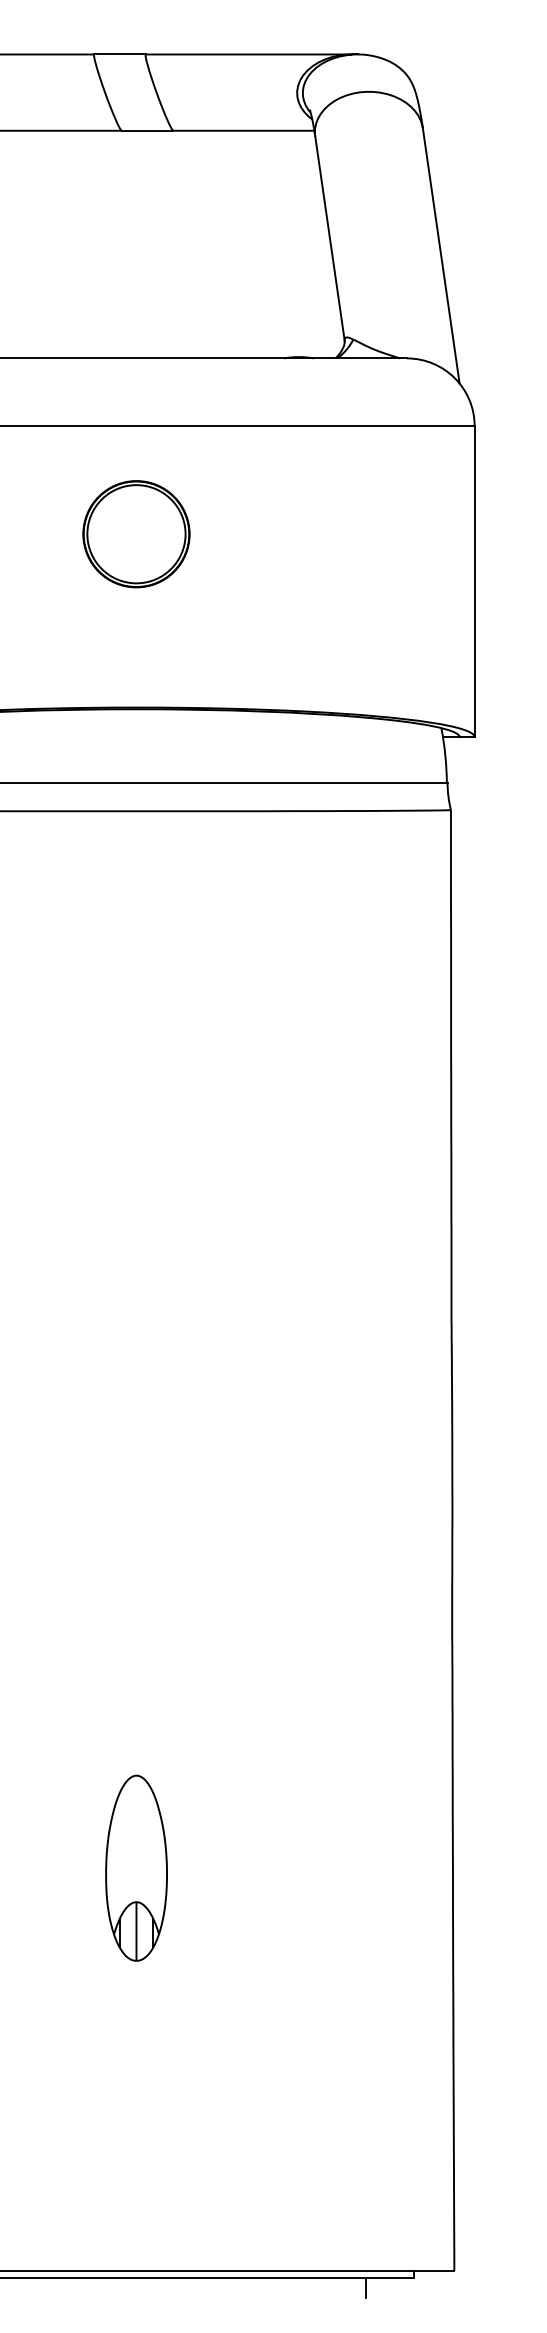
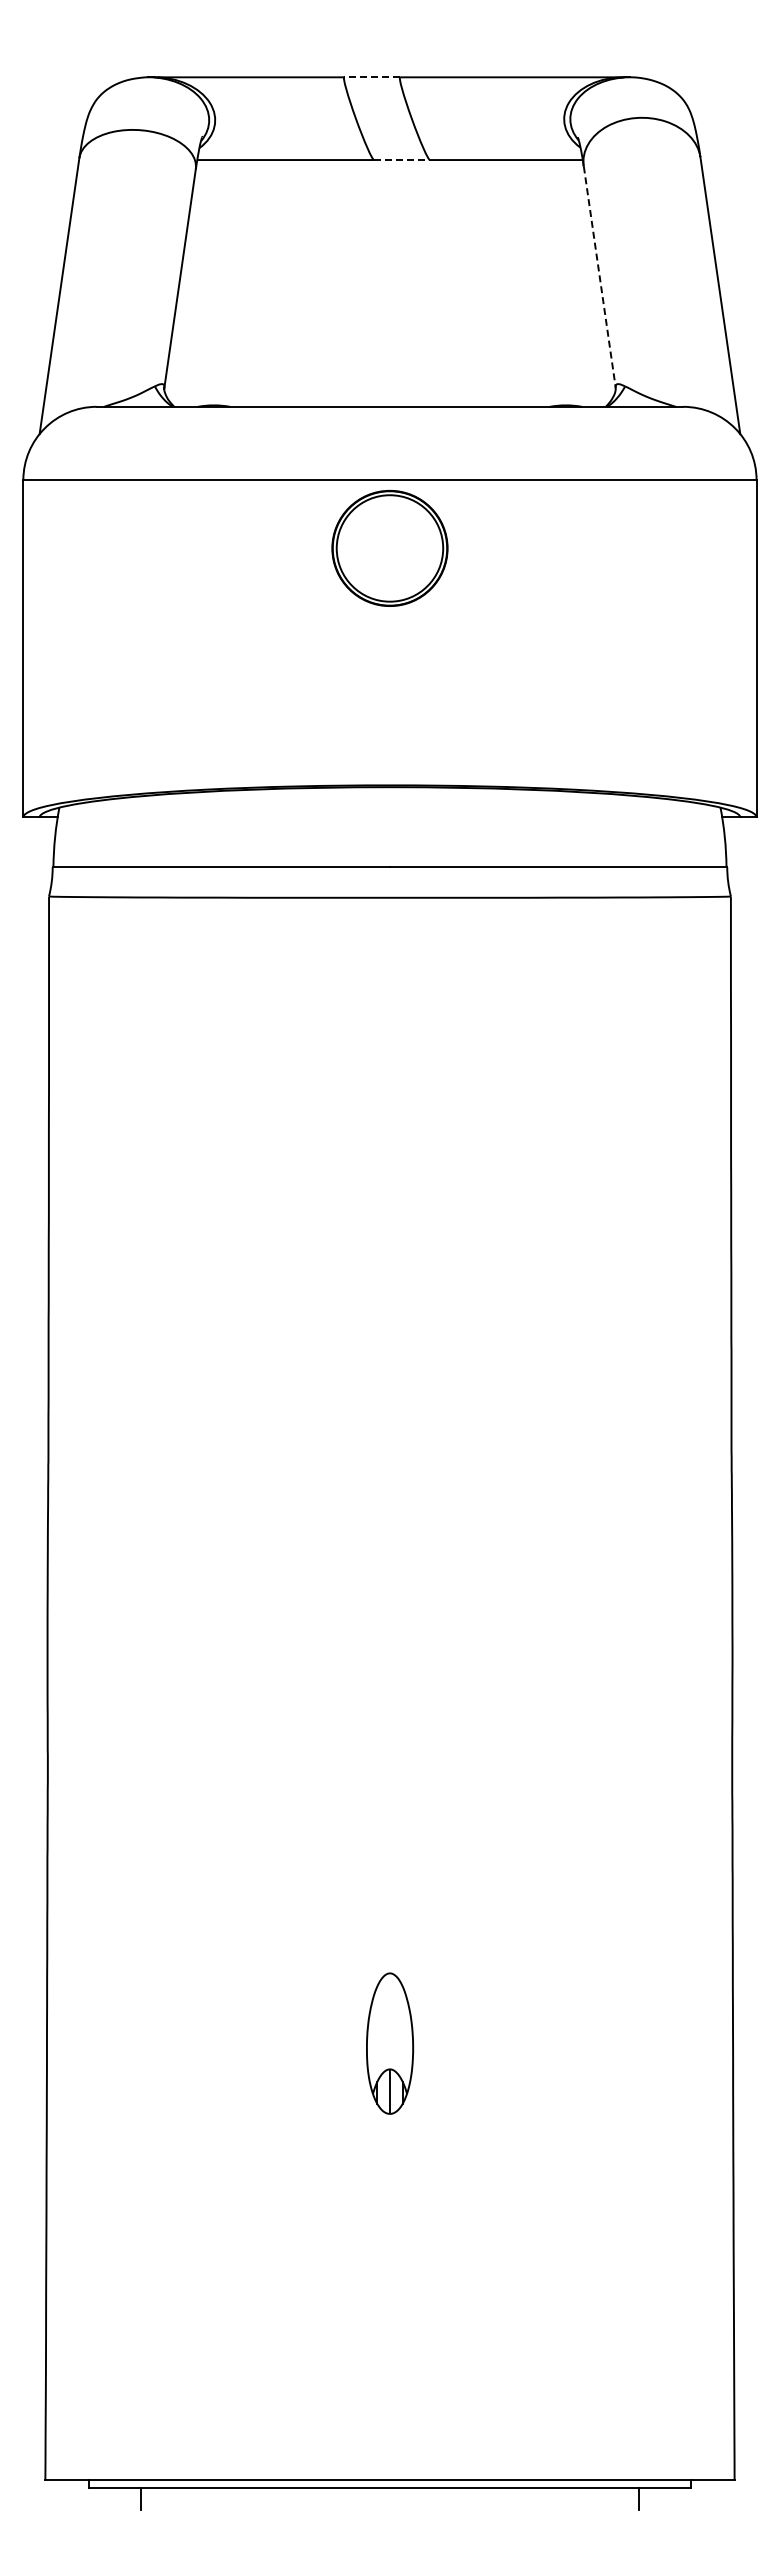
line: (120, 54) -> (372, 77), solid -> dashed
line: (148, 131) -> (402, 160), solid -> dashed
line: (329, 239) -> (599, 277), solid -> dashed
part: (136, 533) -> (389, 547), moved
part: (136, 1868) -> (389, 2043), size x0.7

